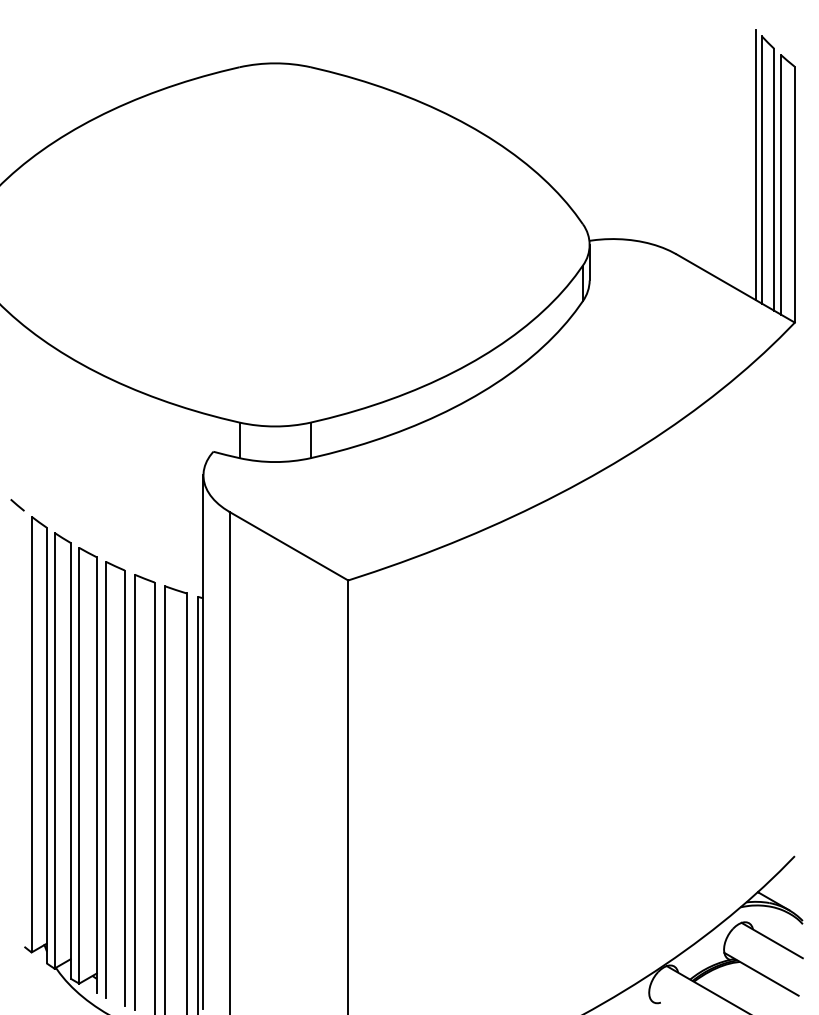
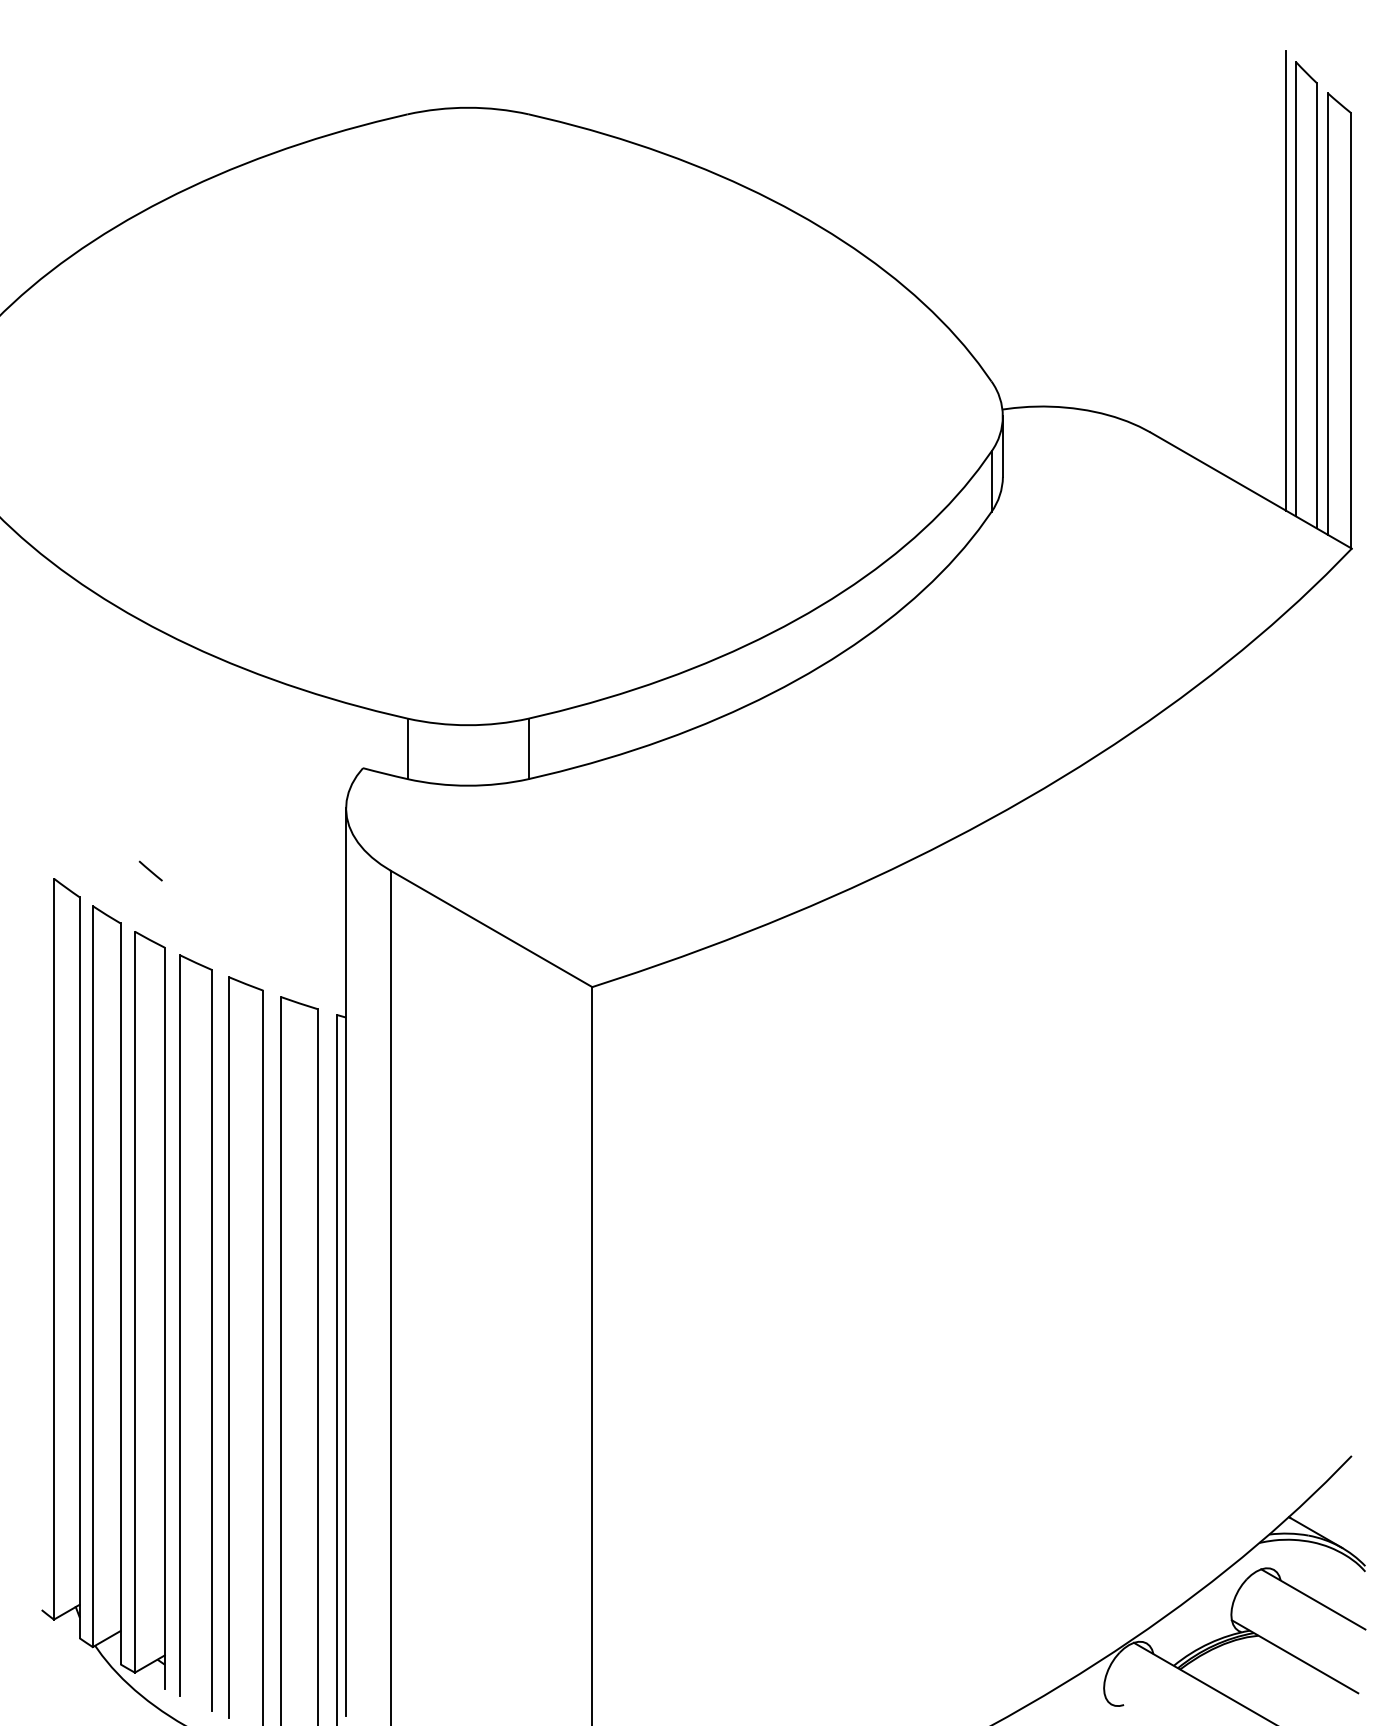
line: (17, 505) -> (150, 871), moved

